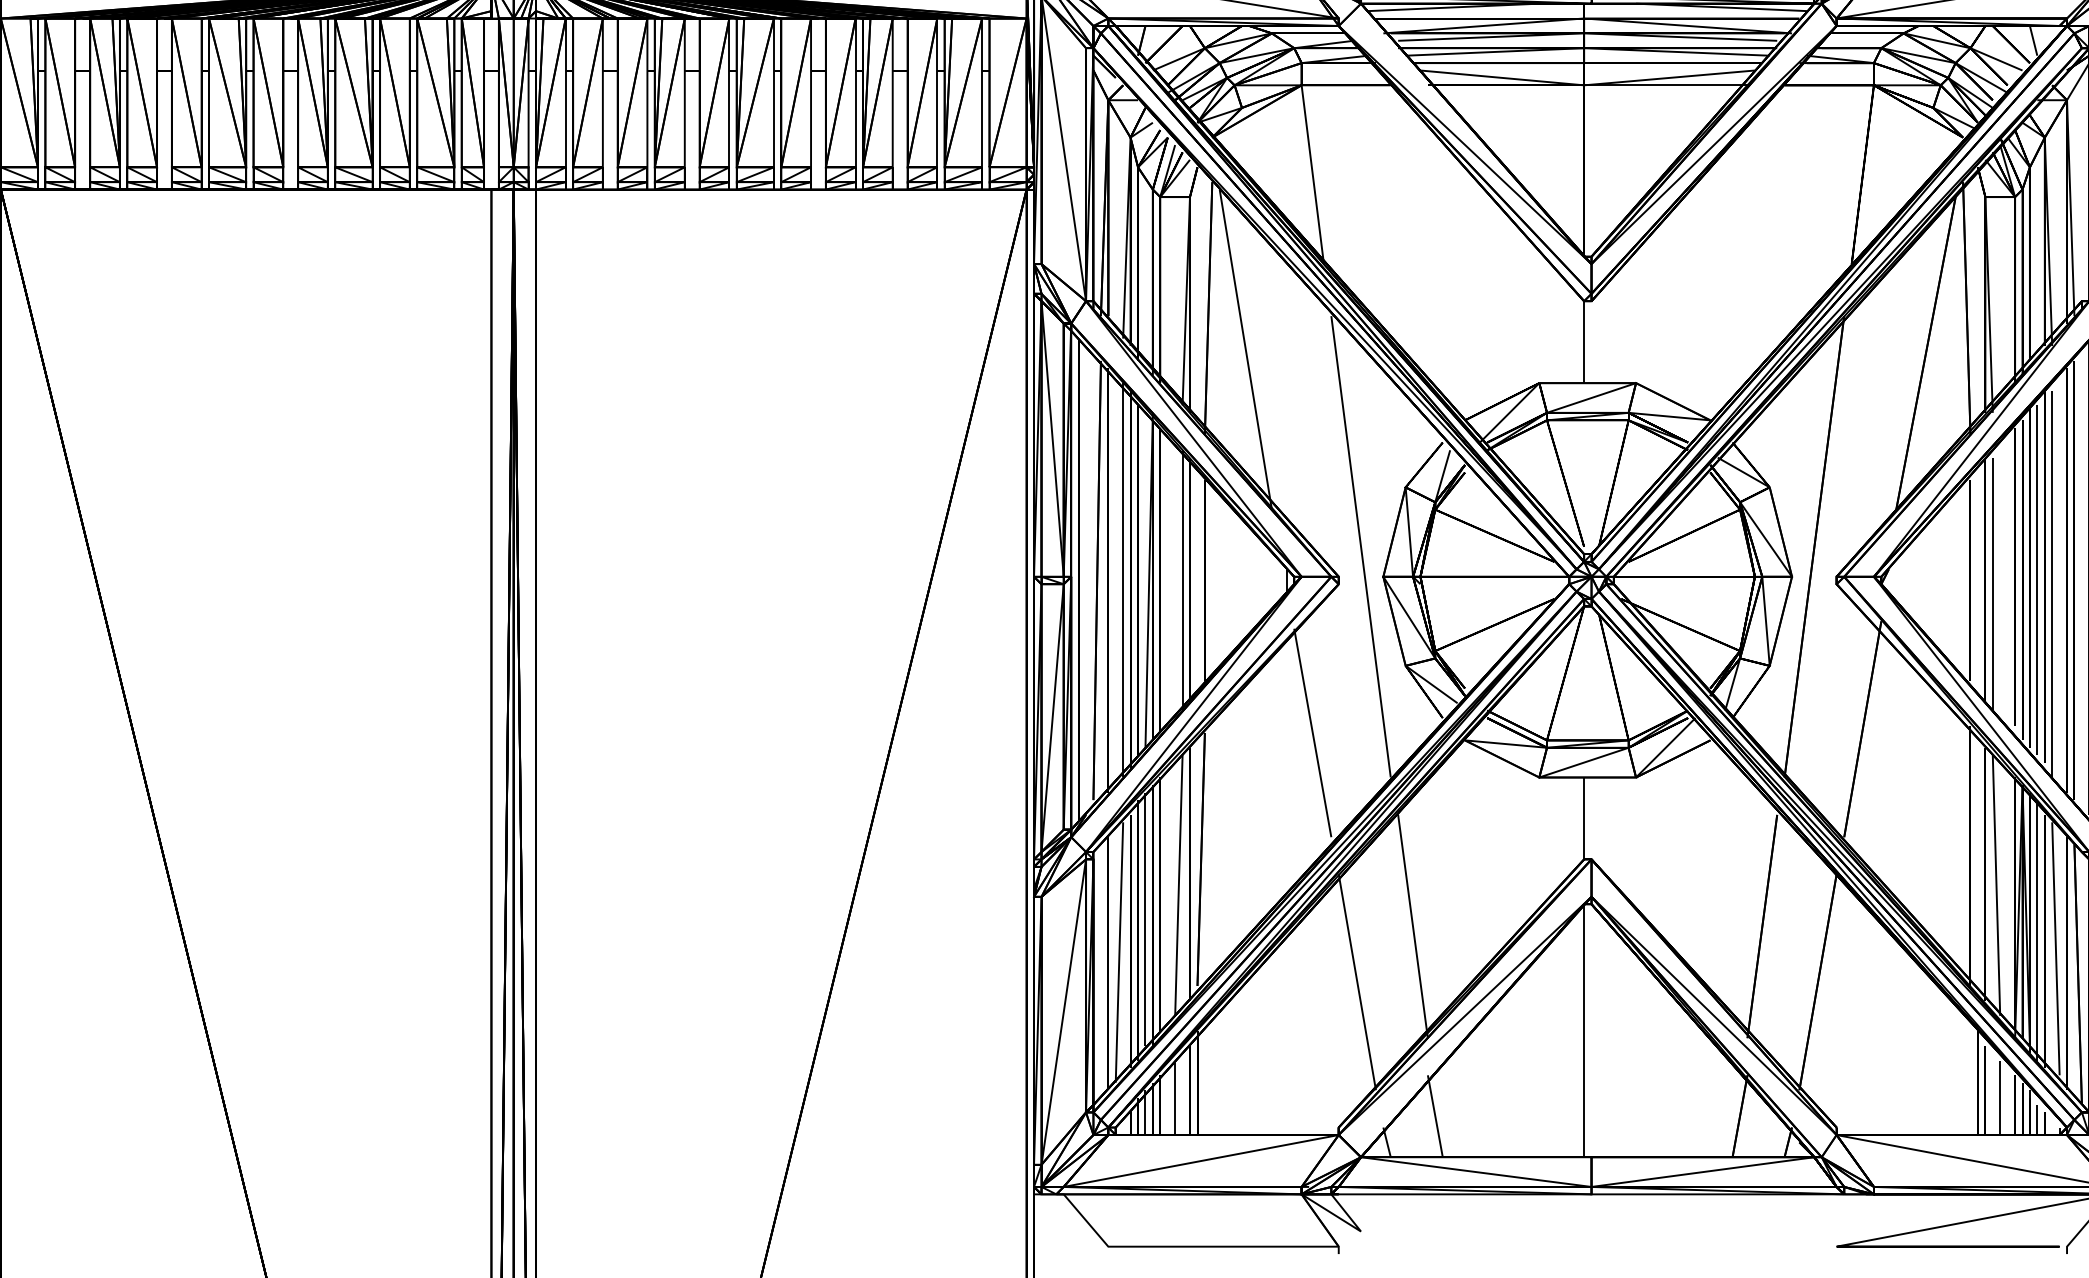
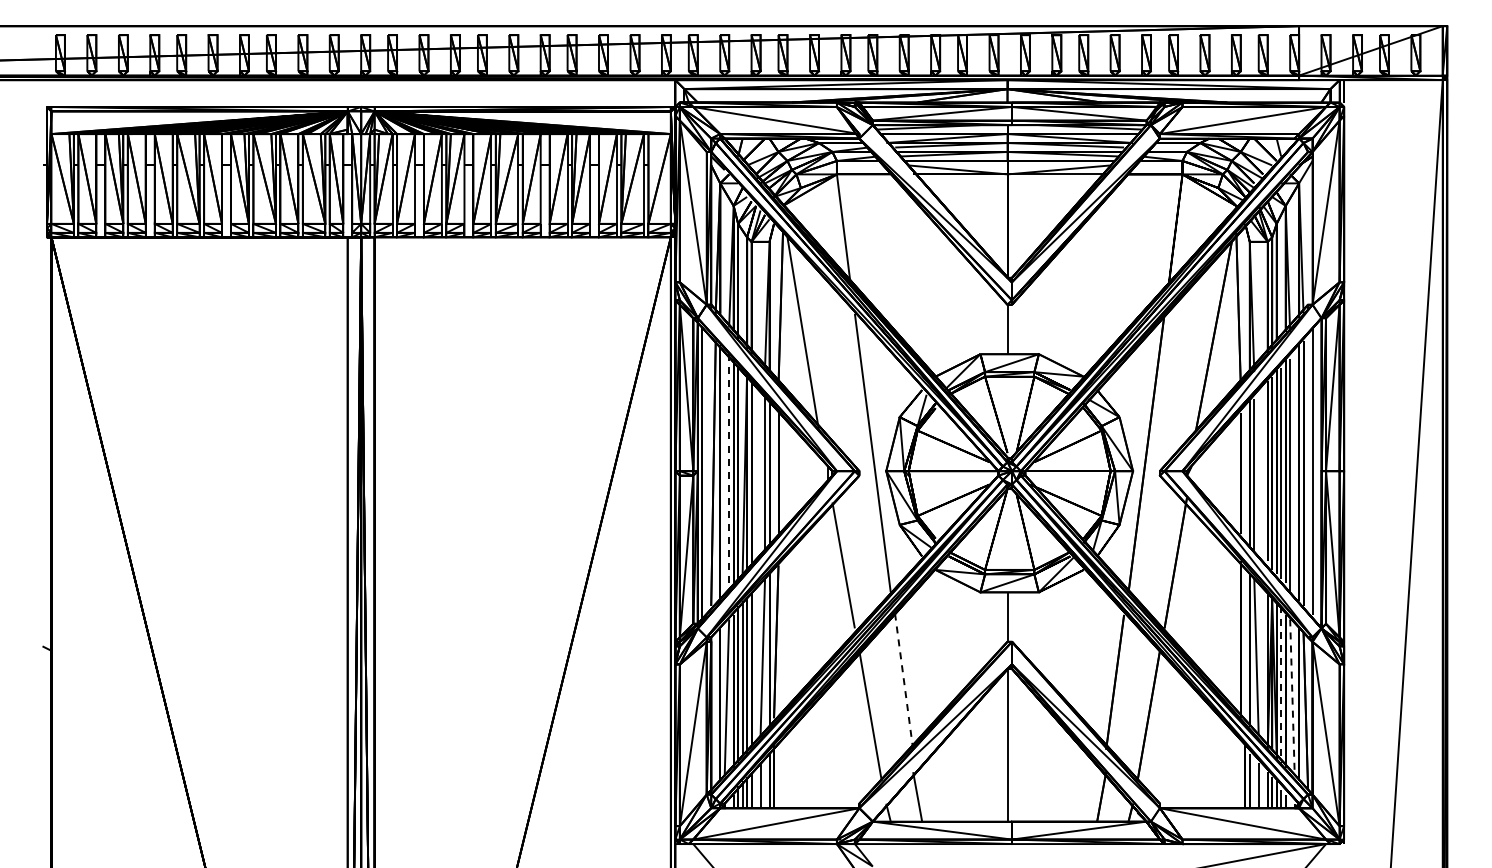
line: (1123, 580) -> (729, 473), solid -> dashed
line: (1413, 925) -> (904, 681), solid -> dashed
line: (2037, 930) -> (1281, 684), solid -> dashed
line: (2056, 949) -> (1292, 696), solid -> dashed

